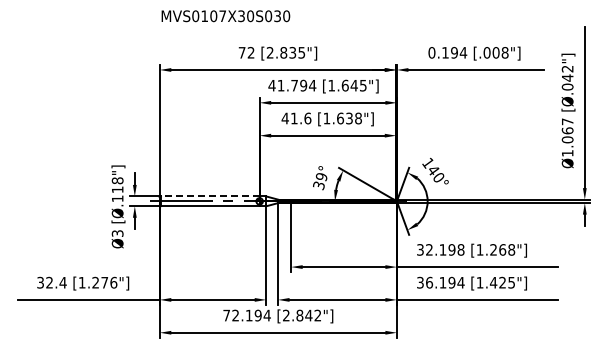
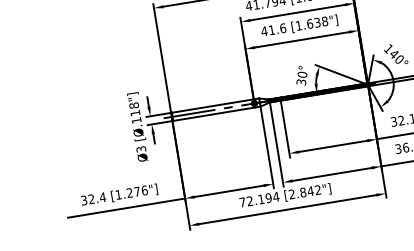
text: (321, 177) -> (302, 75), 39° -> 30°
line: (209, 196) -> (212, 106), dashed -> solid

